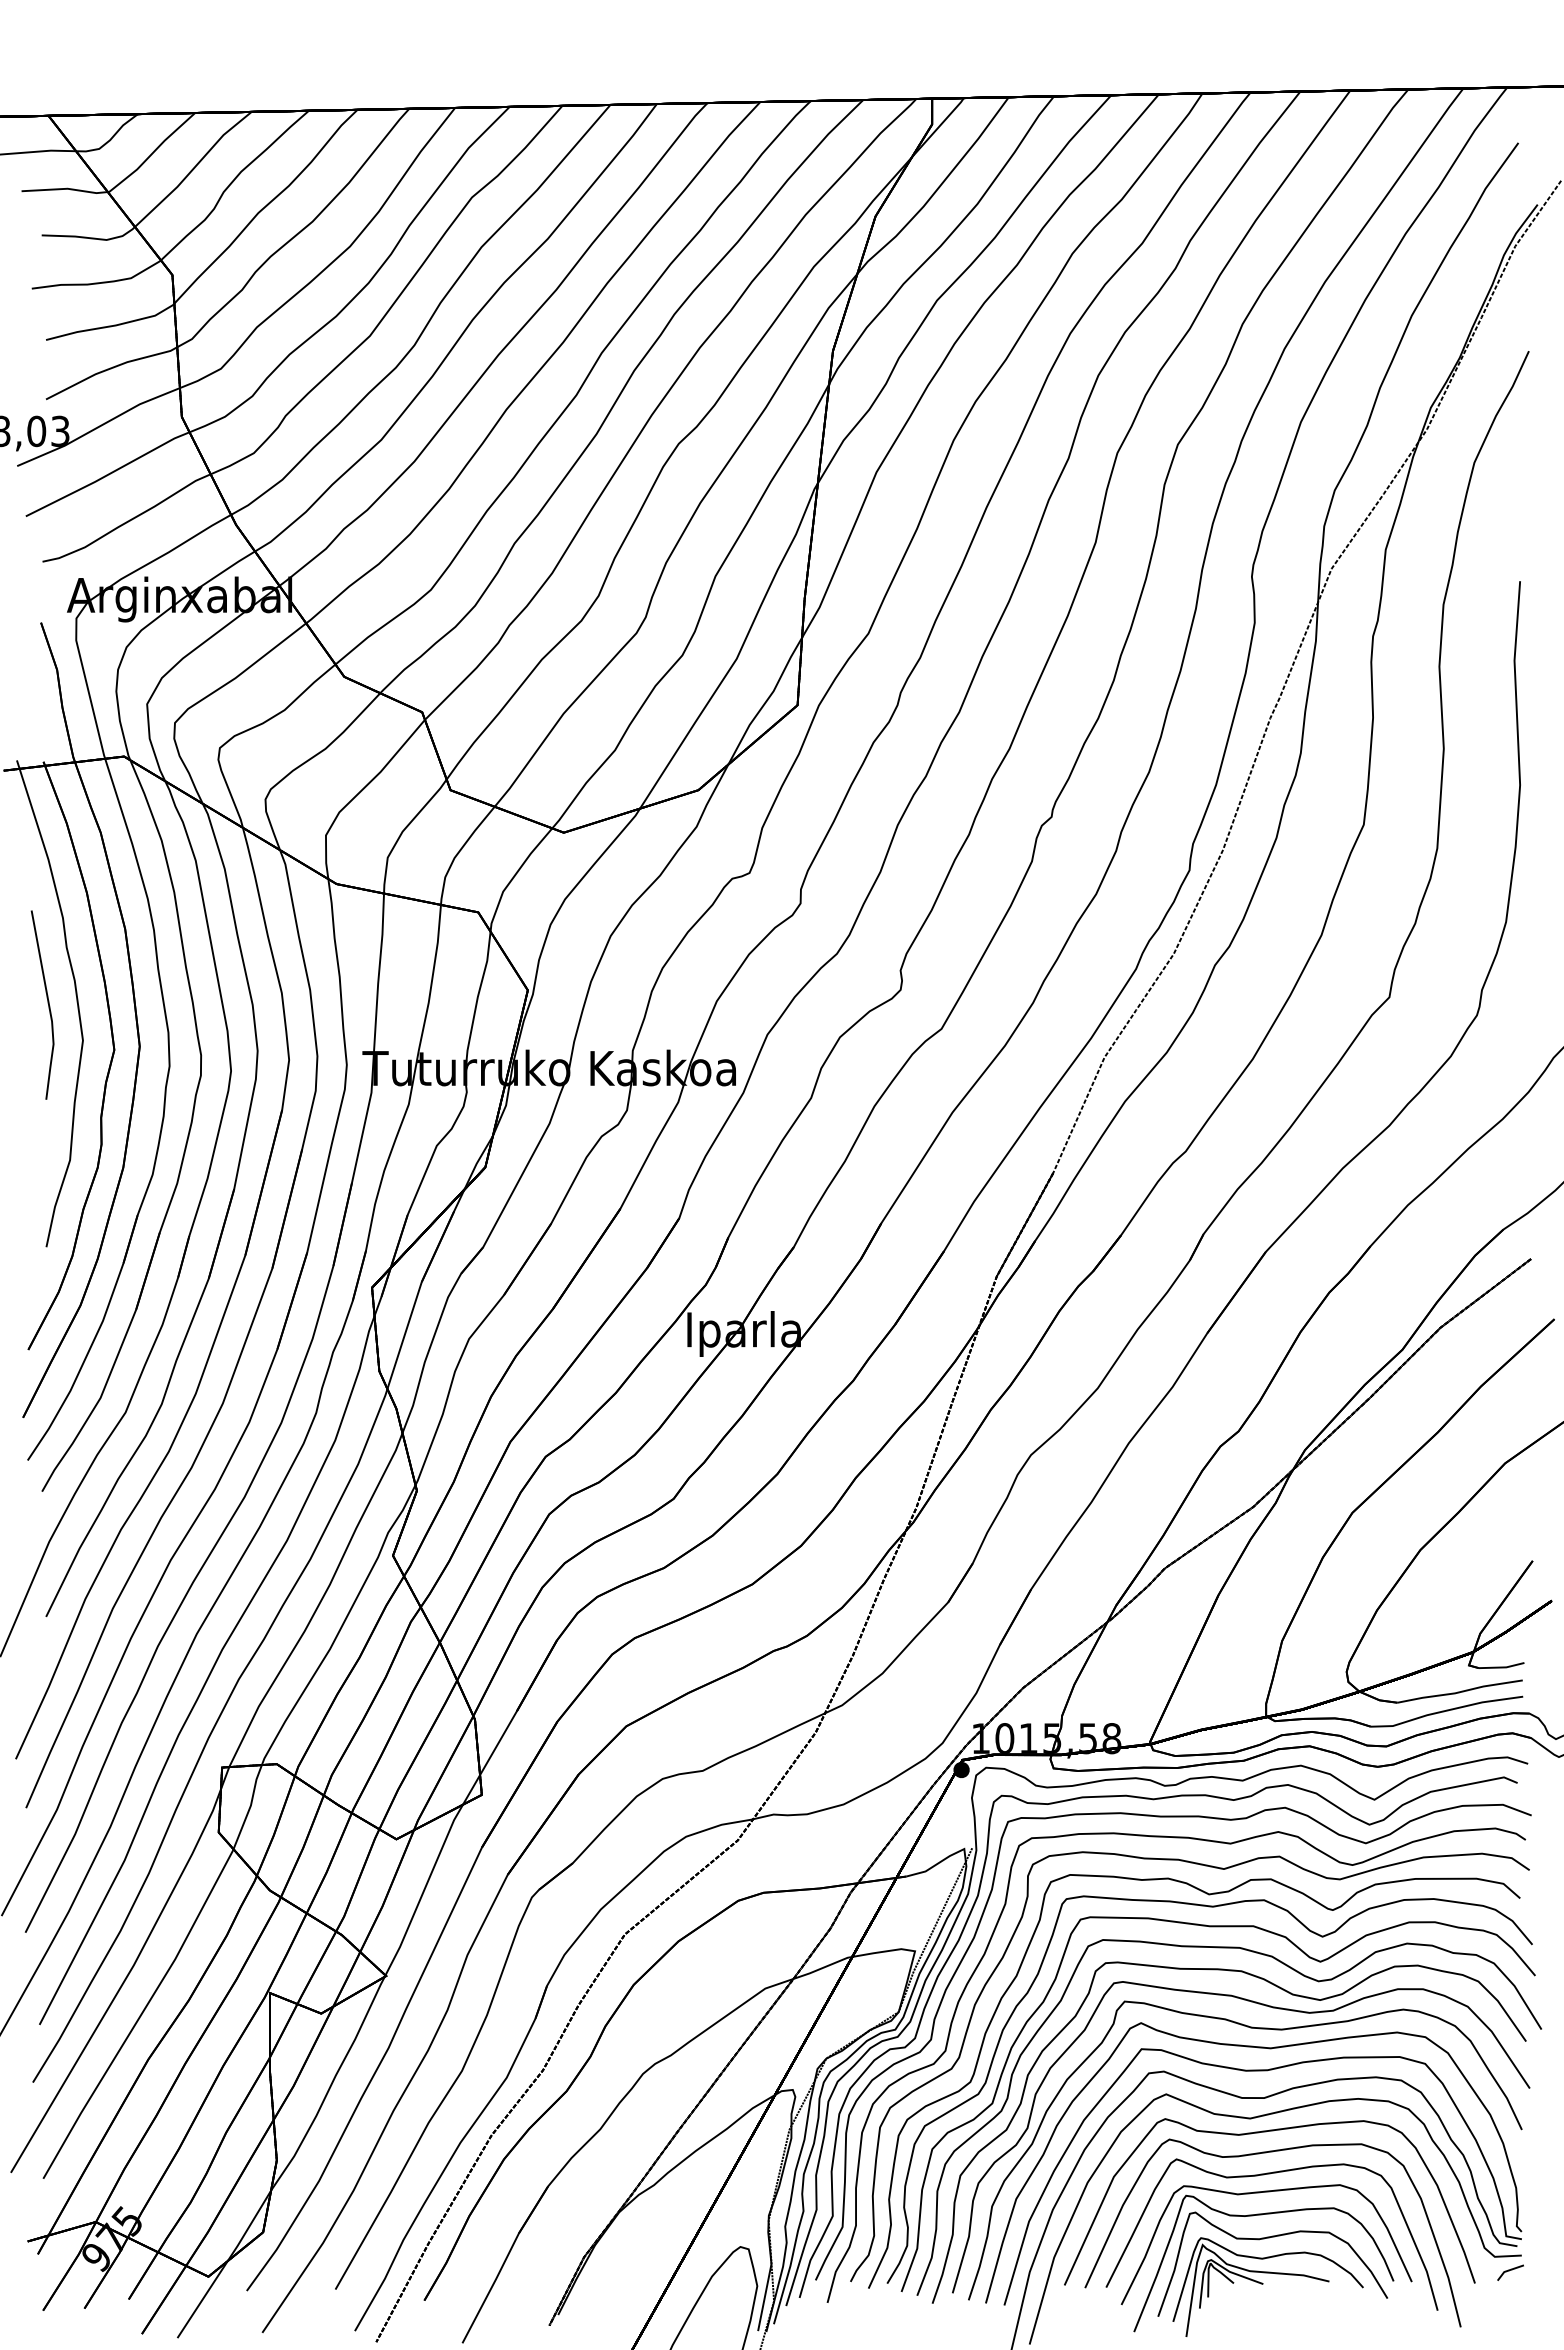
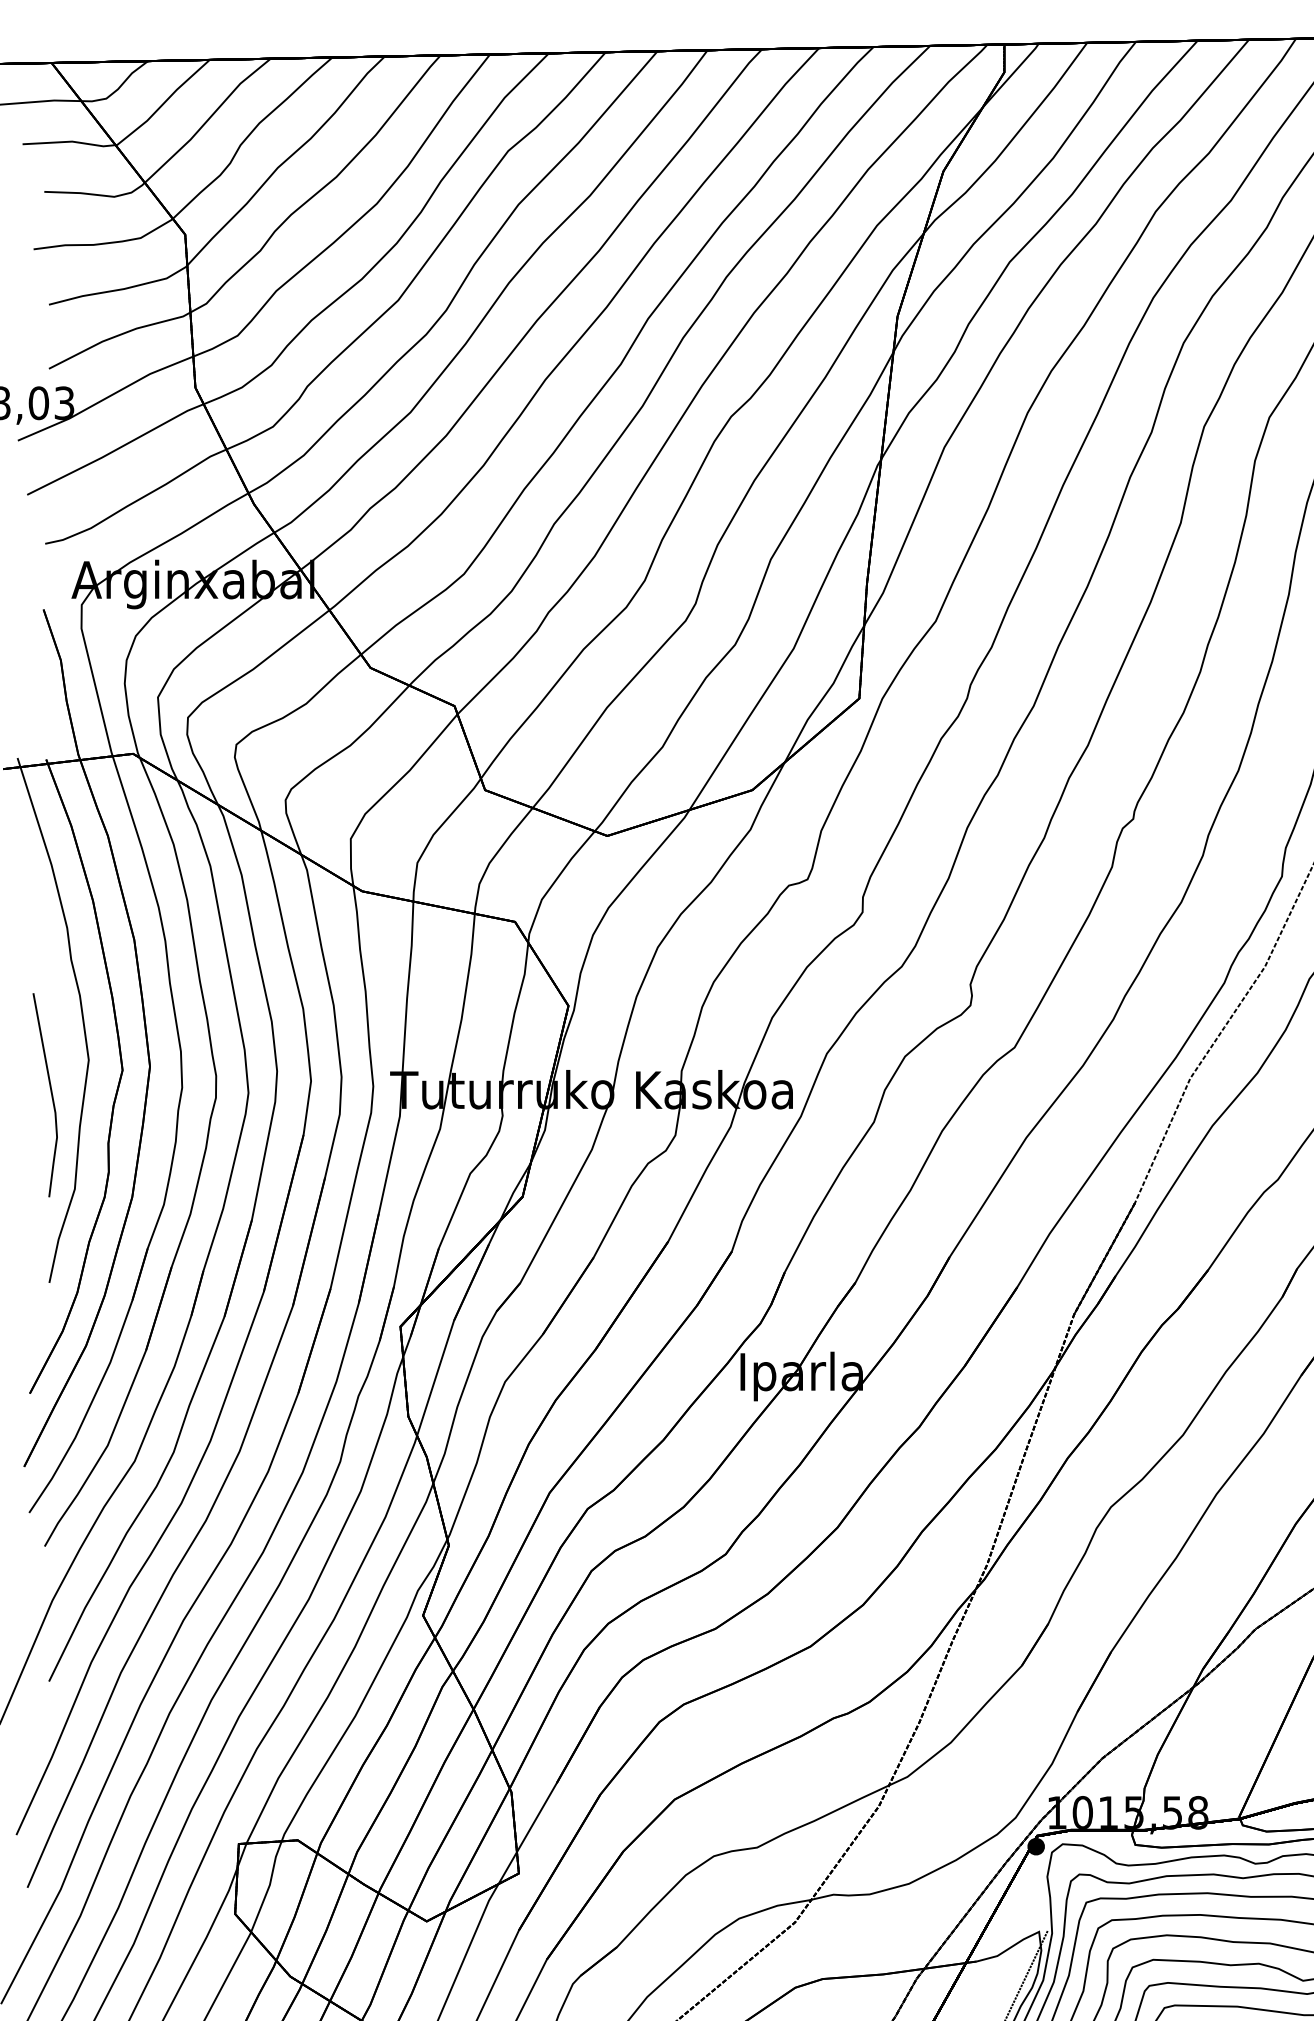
line: (47, 1003) -> (50, 1093), moved

